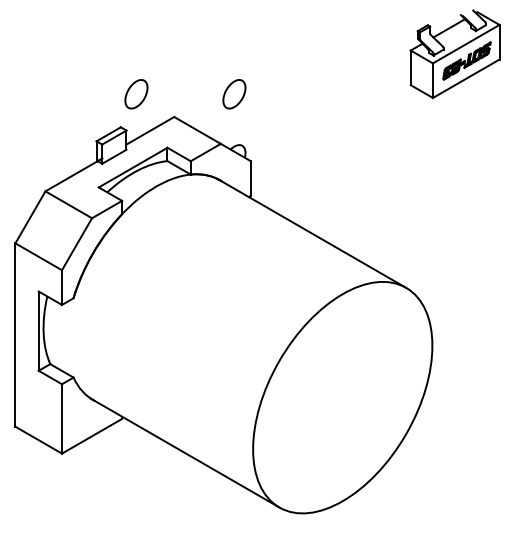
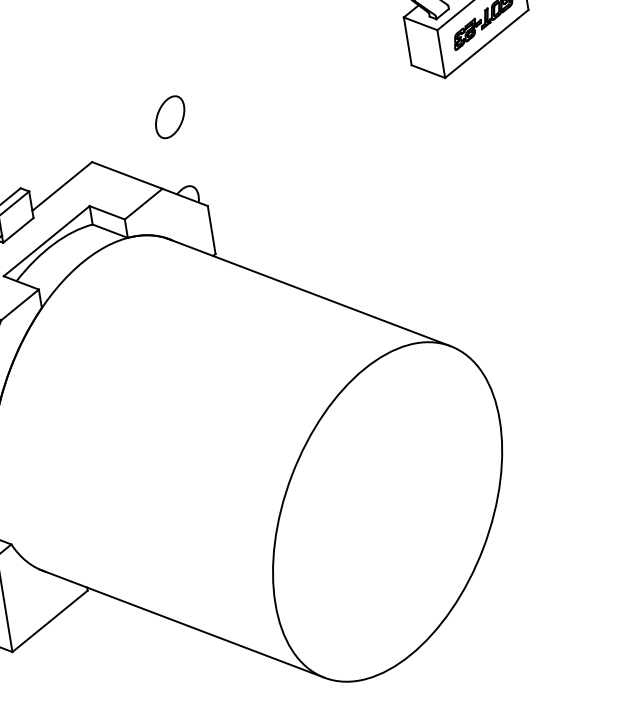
part: (136, 94) -> (34, 139), removed

